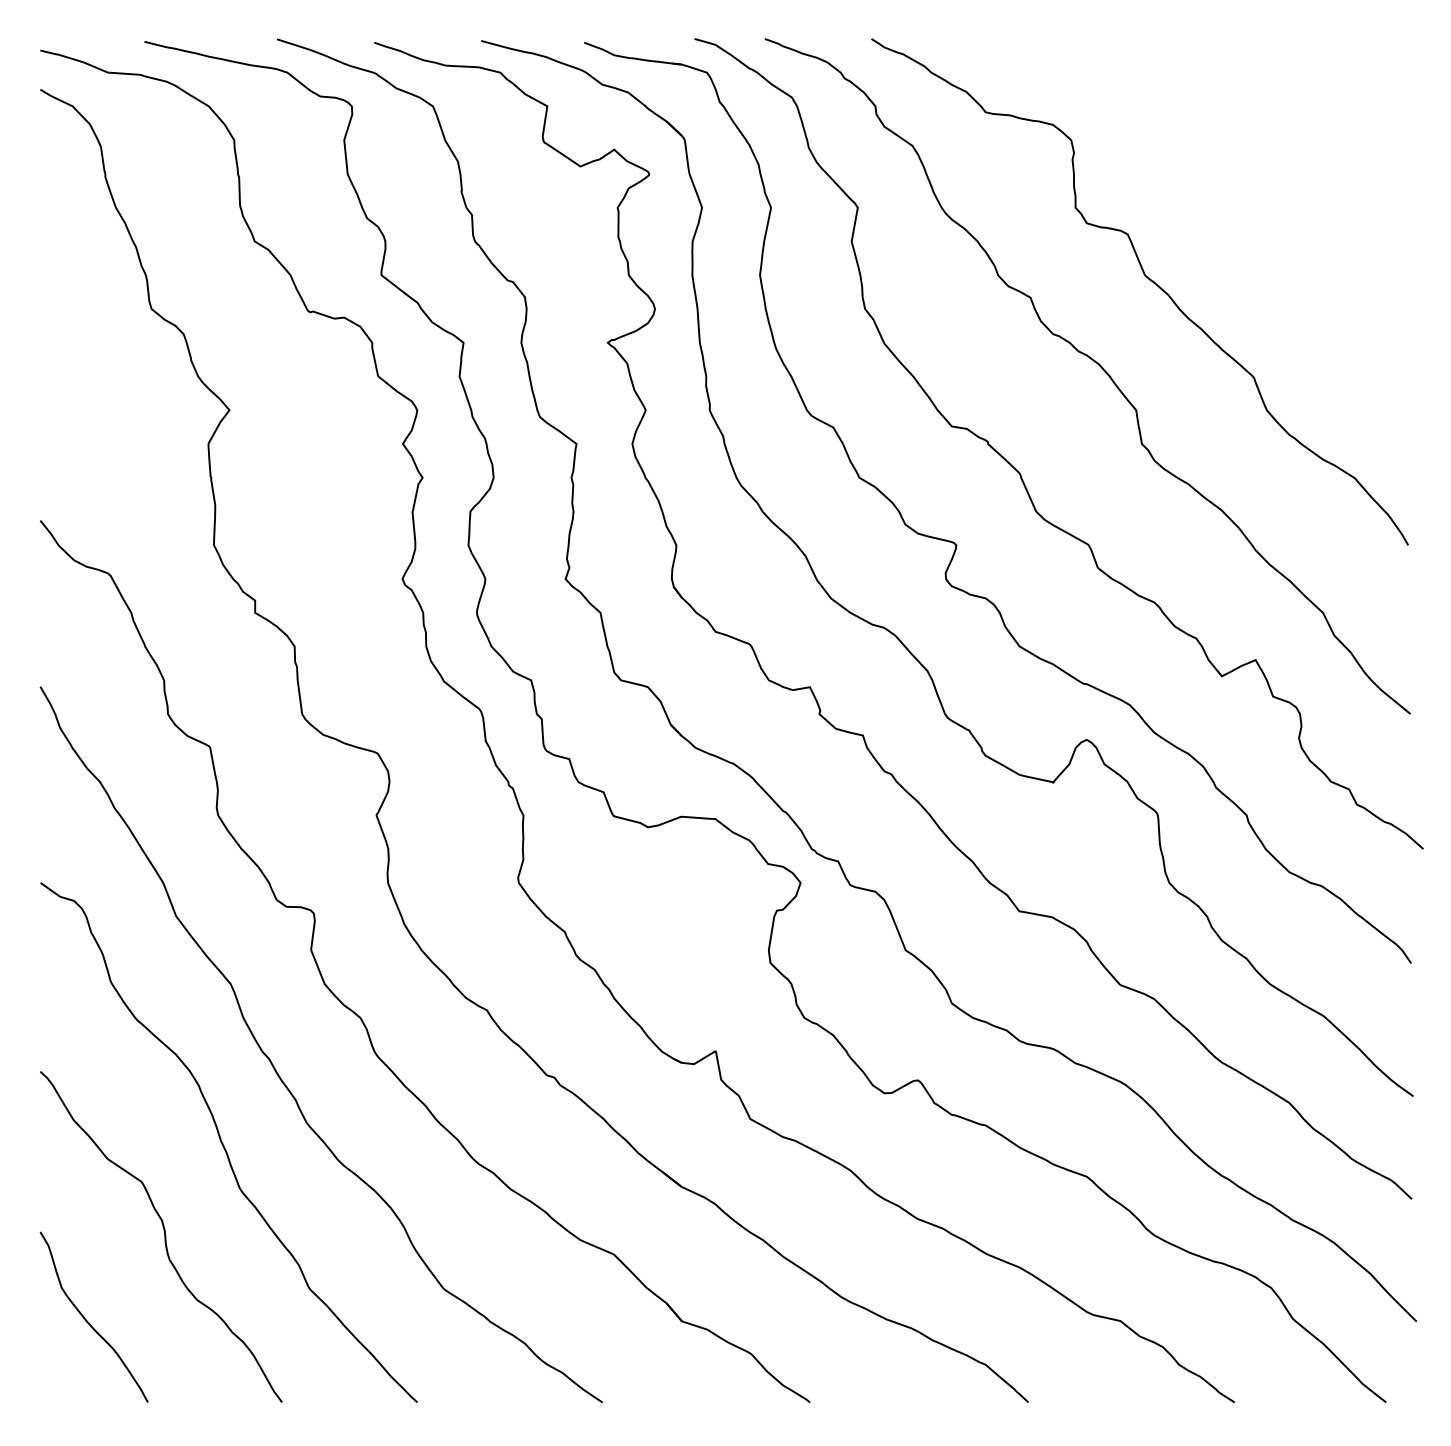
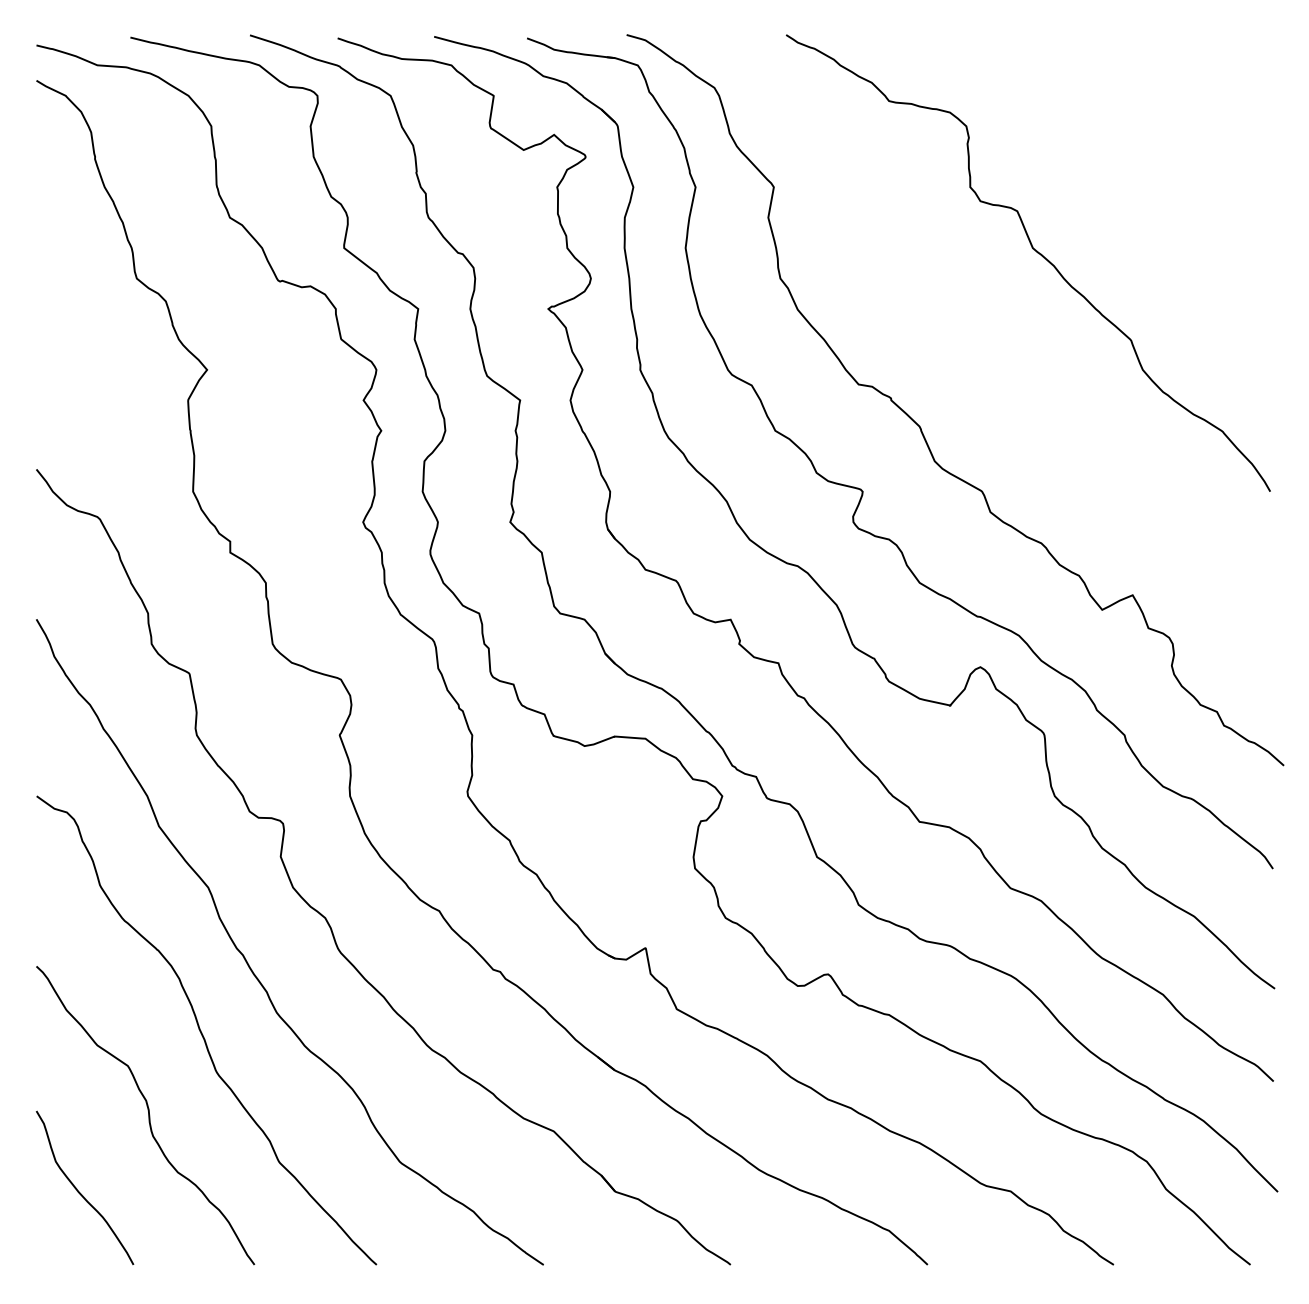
curve: (1098, 365) -> (990, 329), removed

